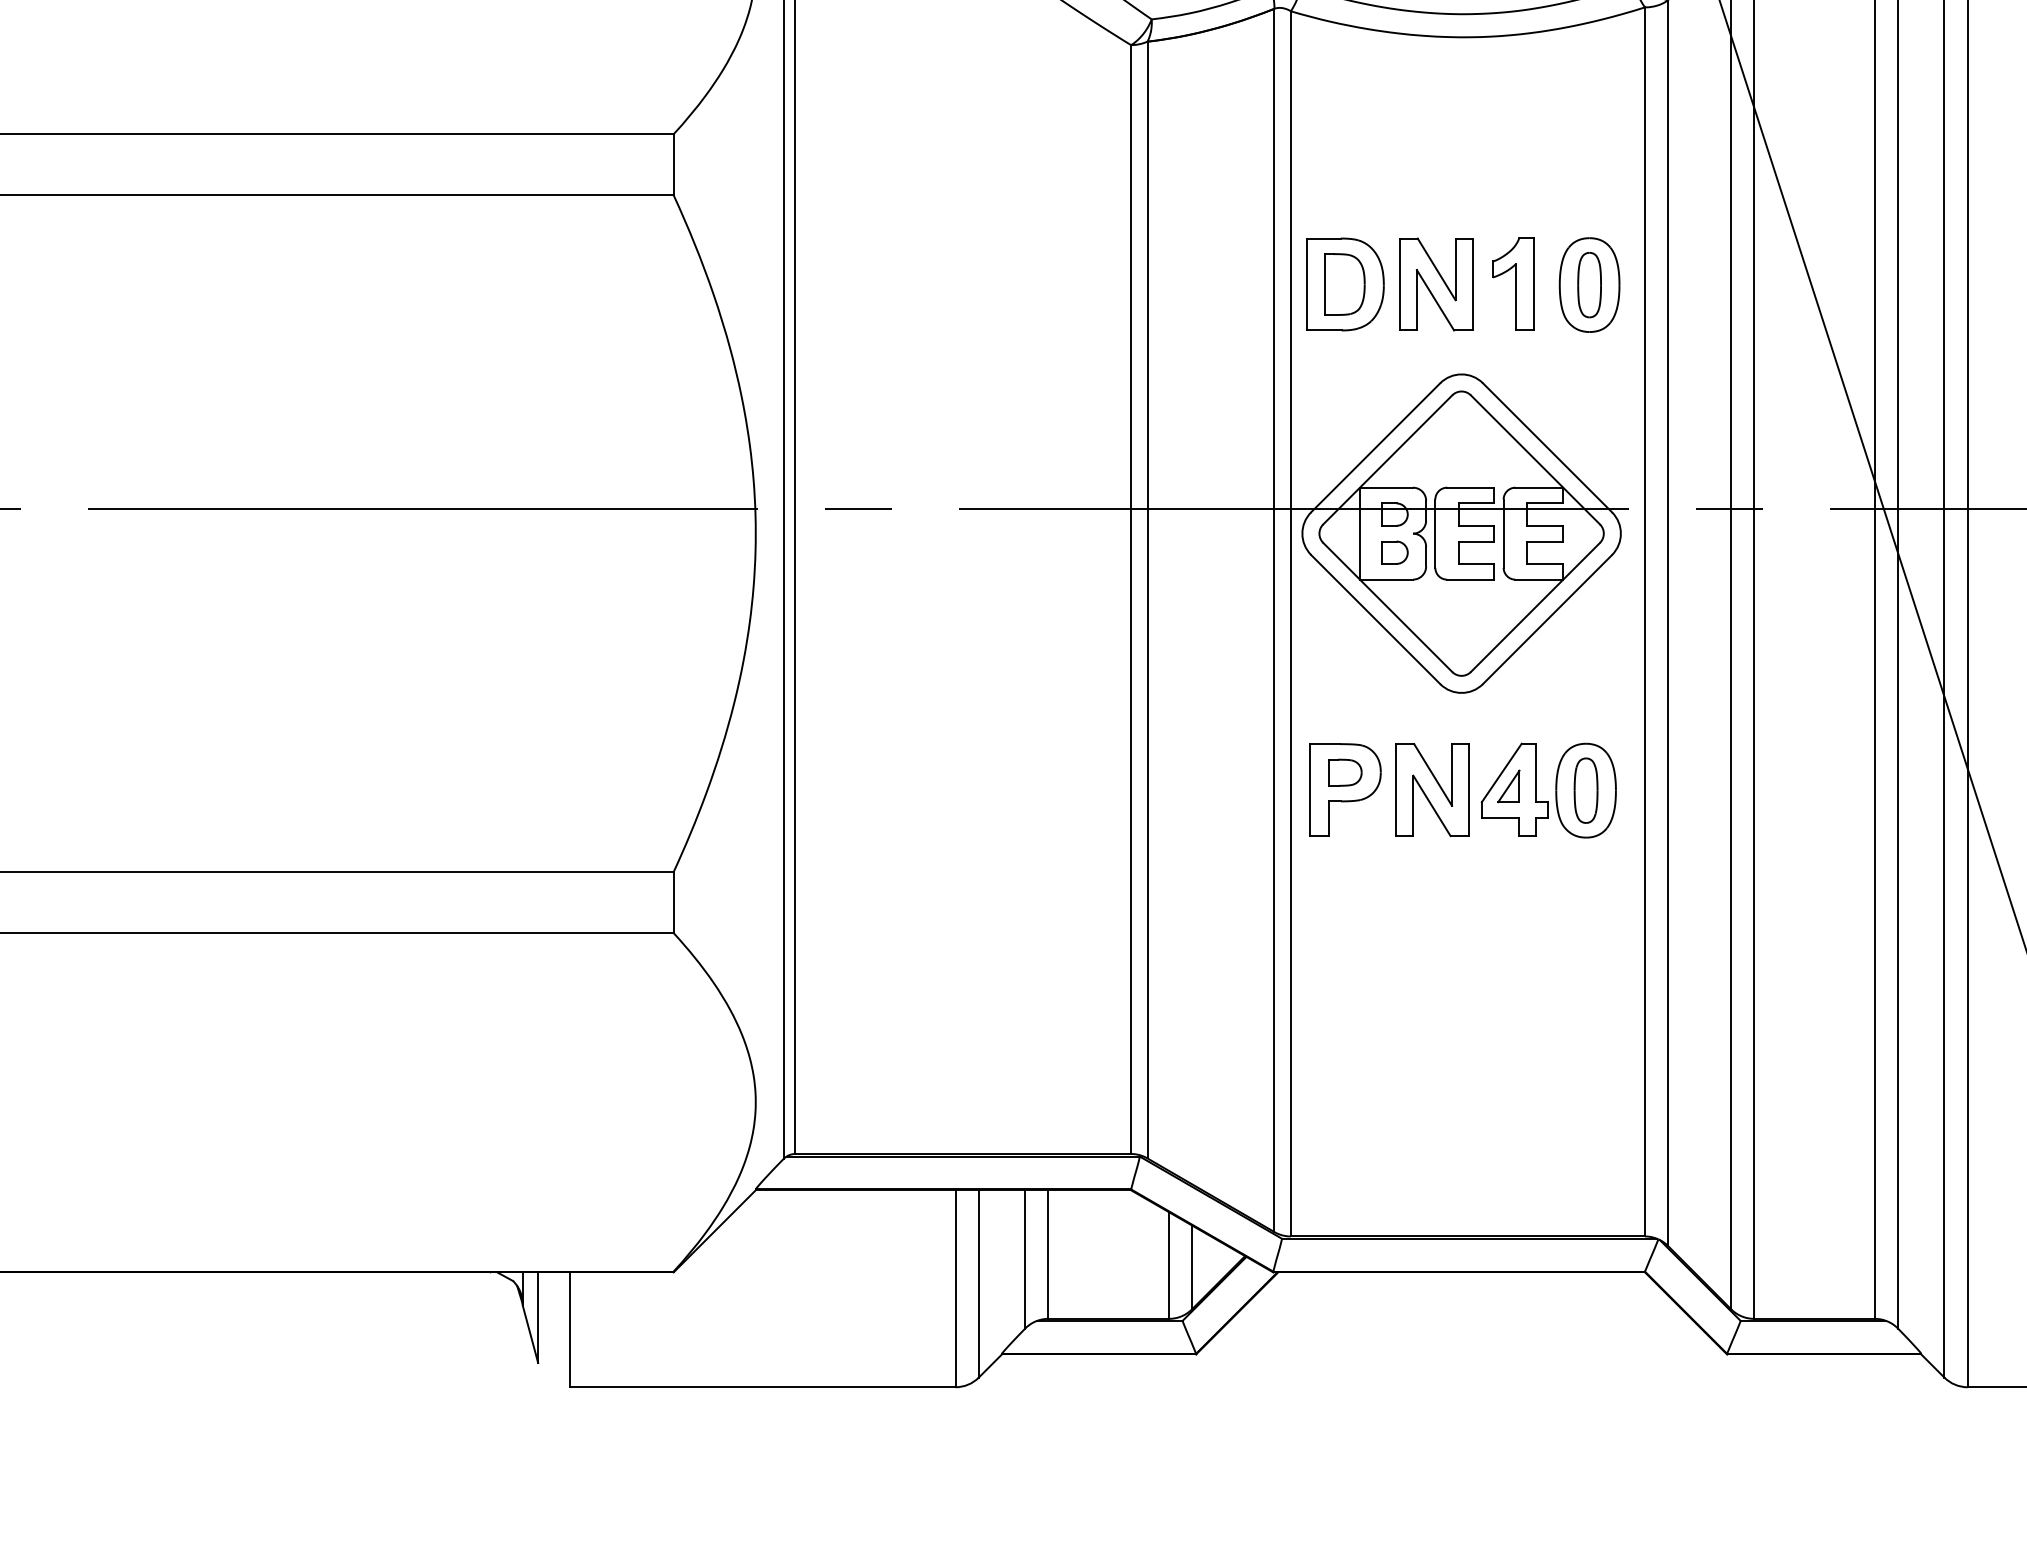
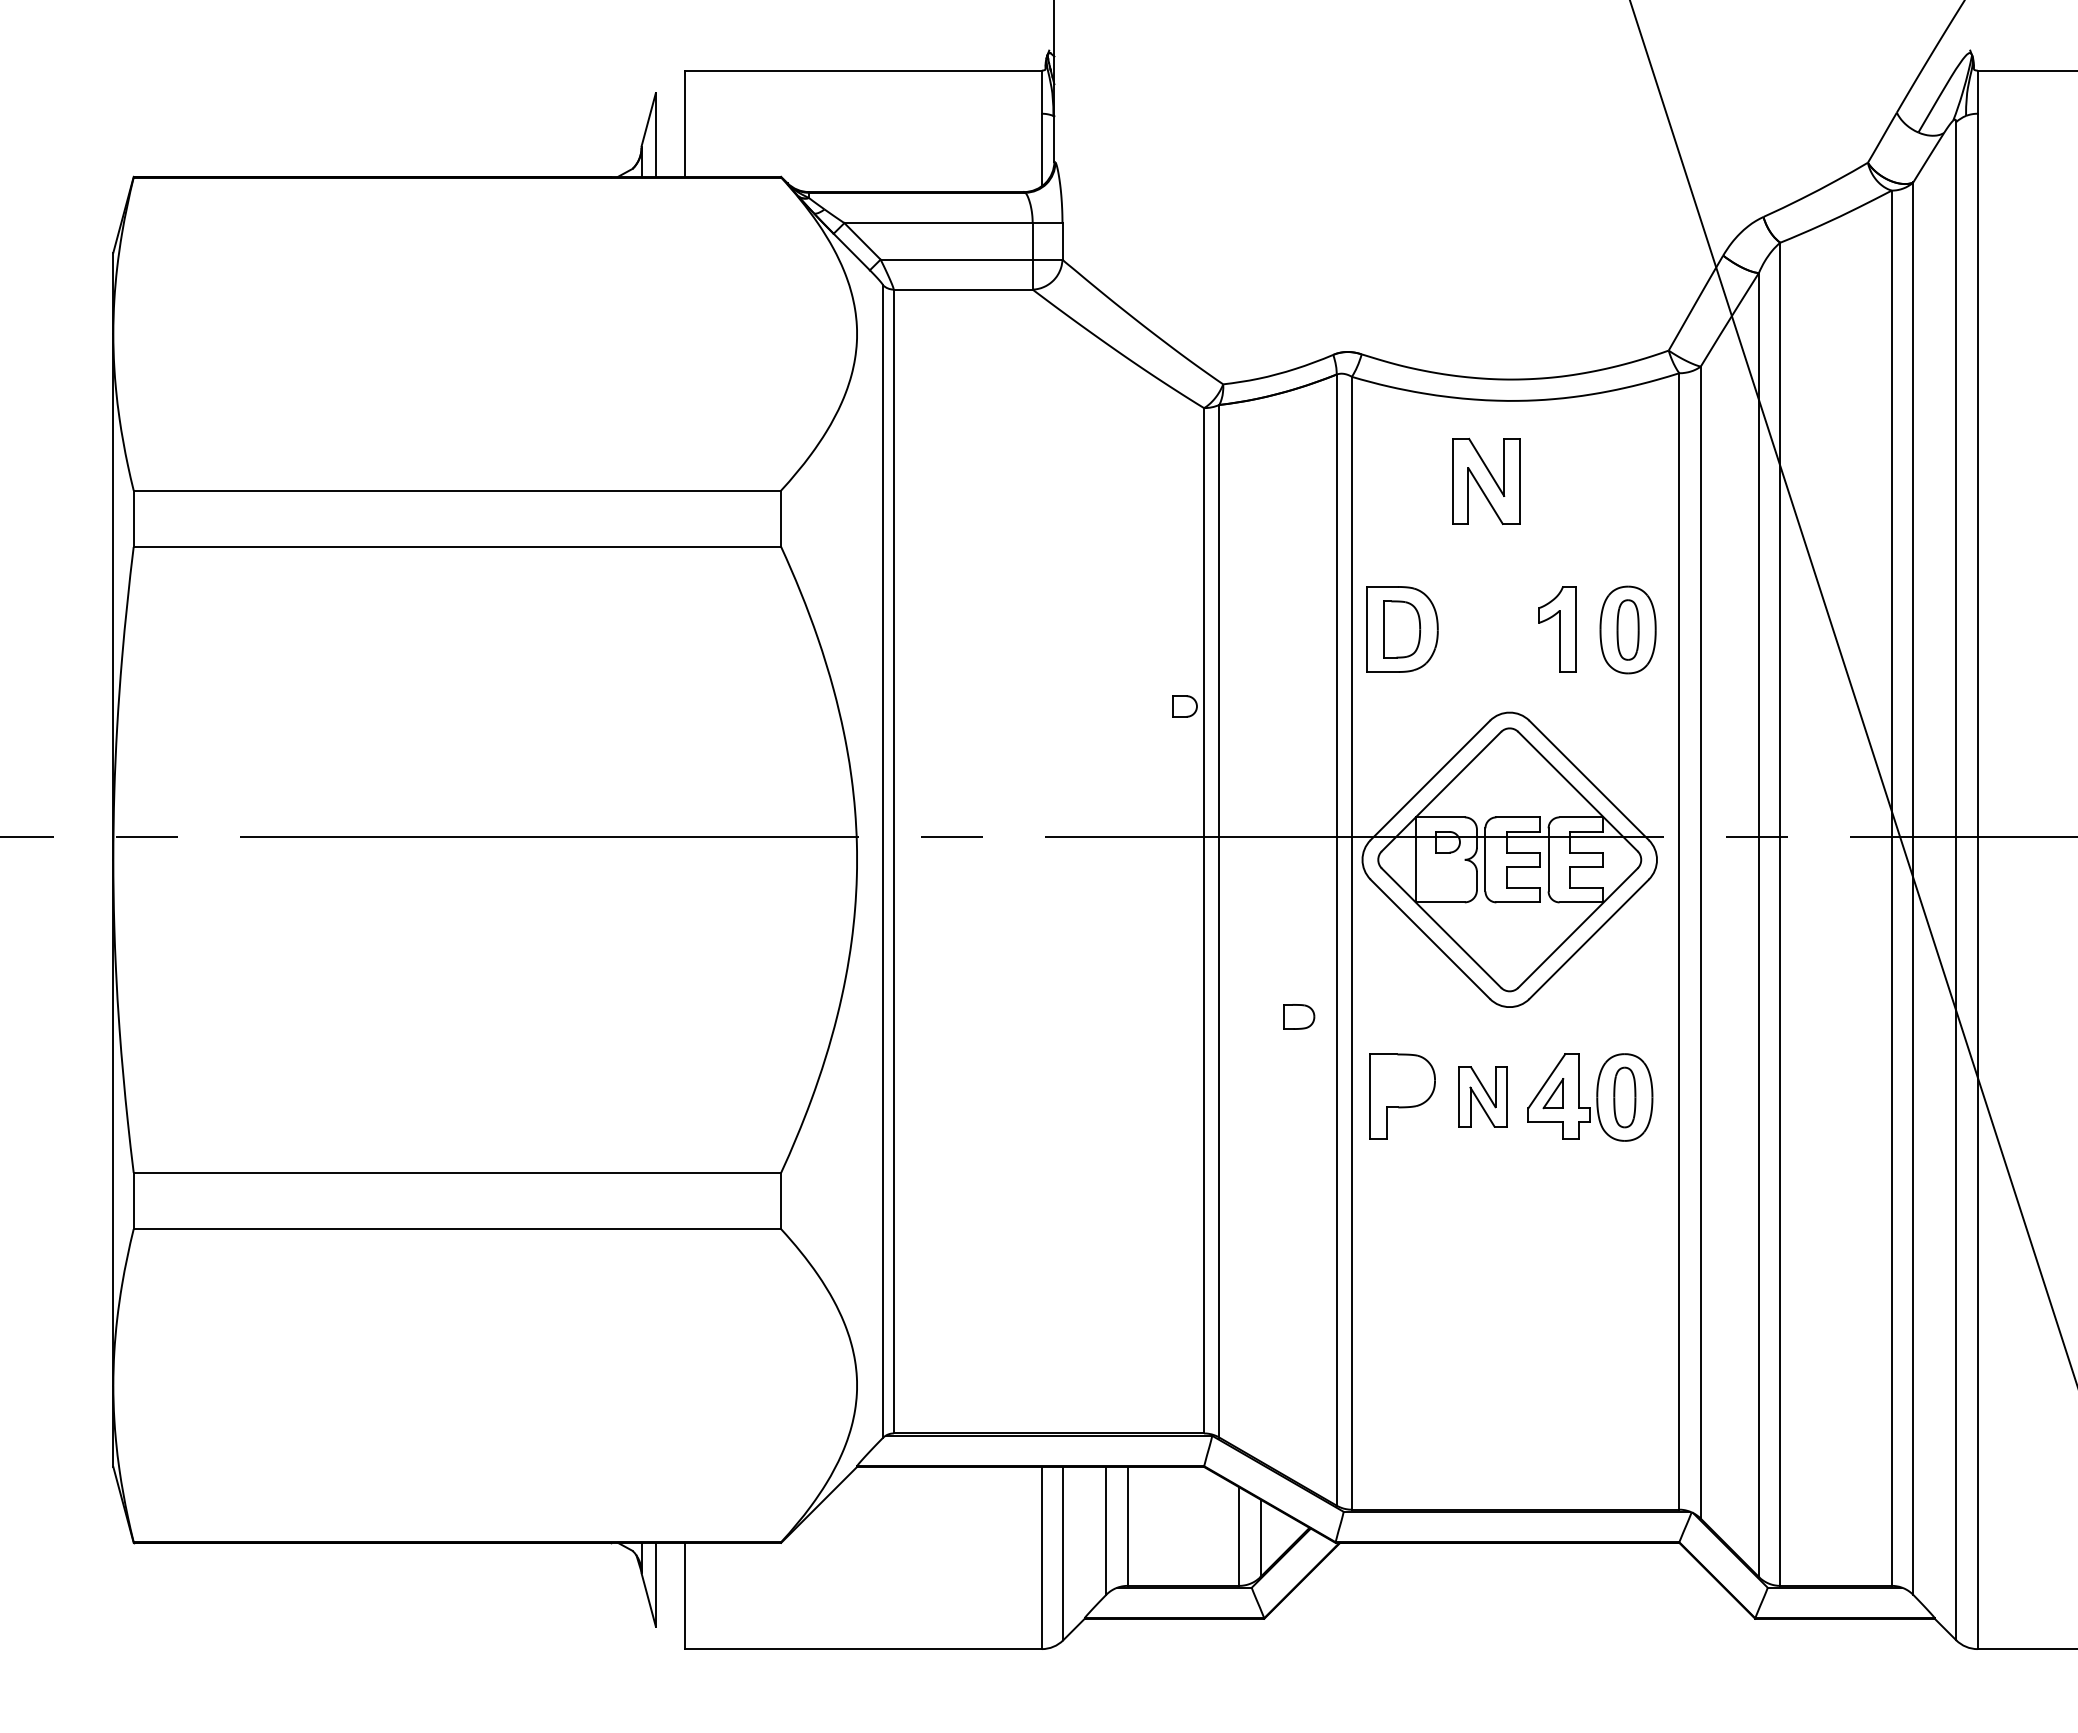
part: (1436, 283) -> (1486, 480), moved
part: (1394, 552) -> (1184, 706), moved
part: (1345, 772) -> (1299, 1016), moved
part: (1432, 789) -> (1482, 1096), size x0.7

